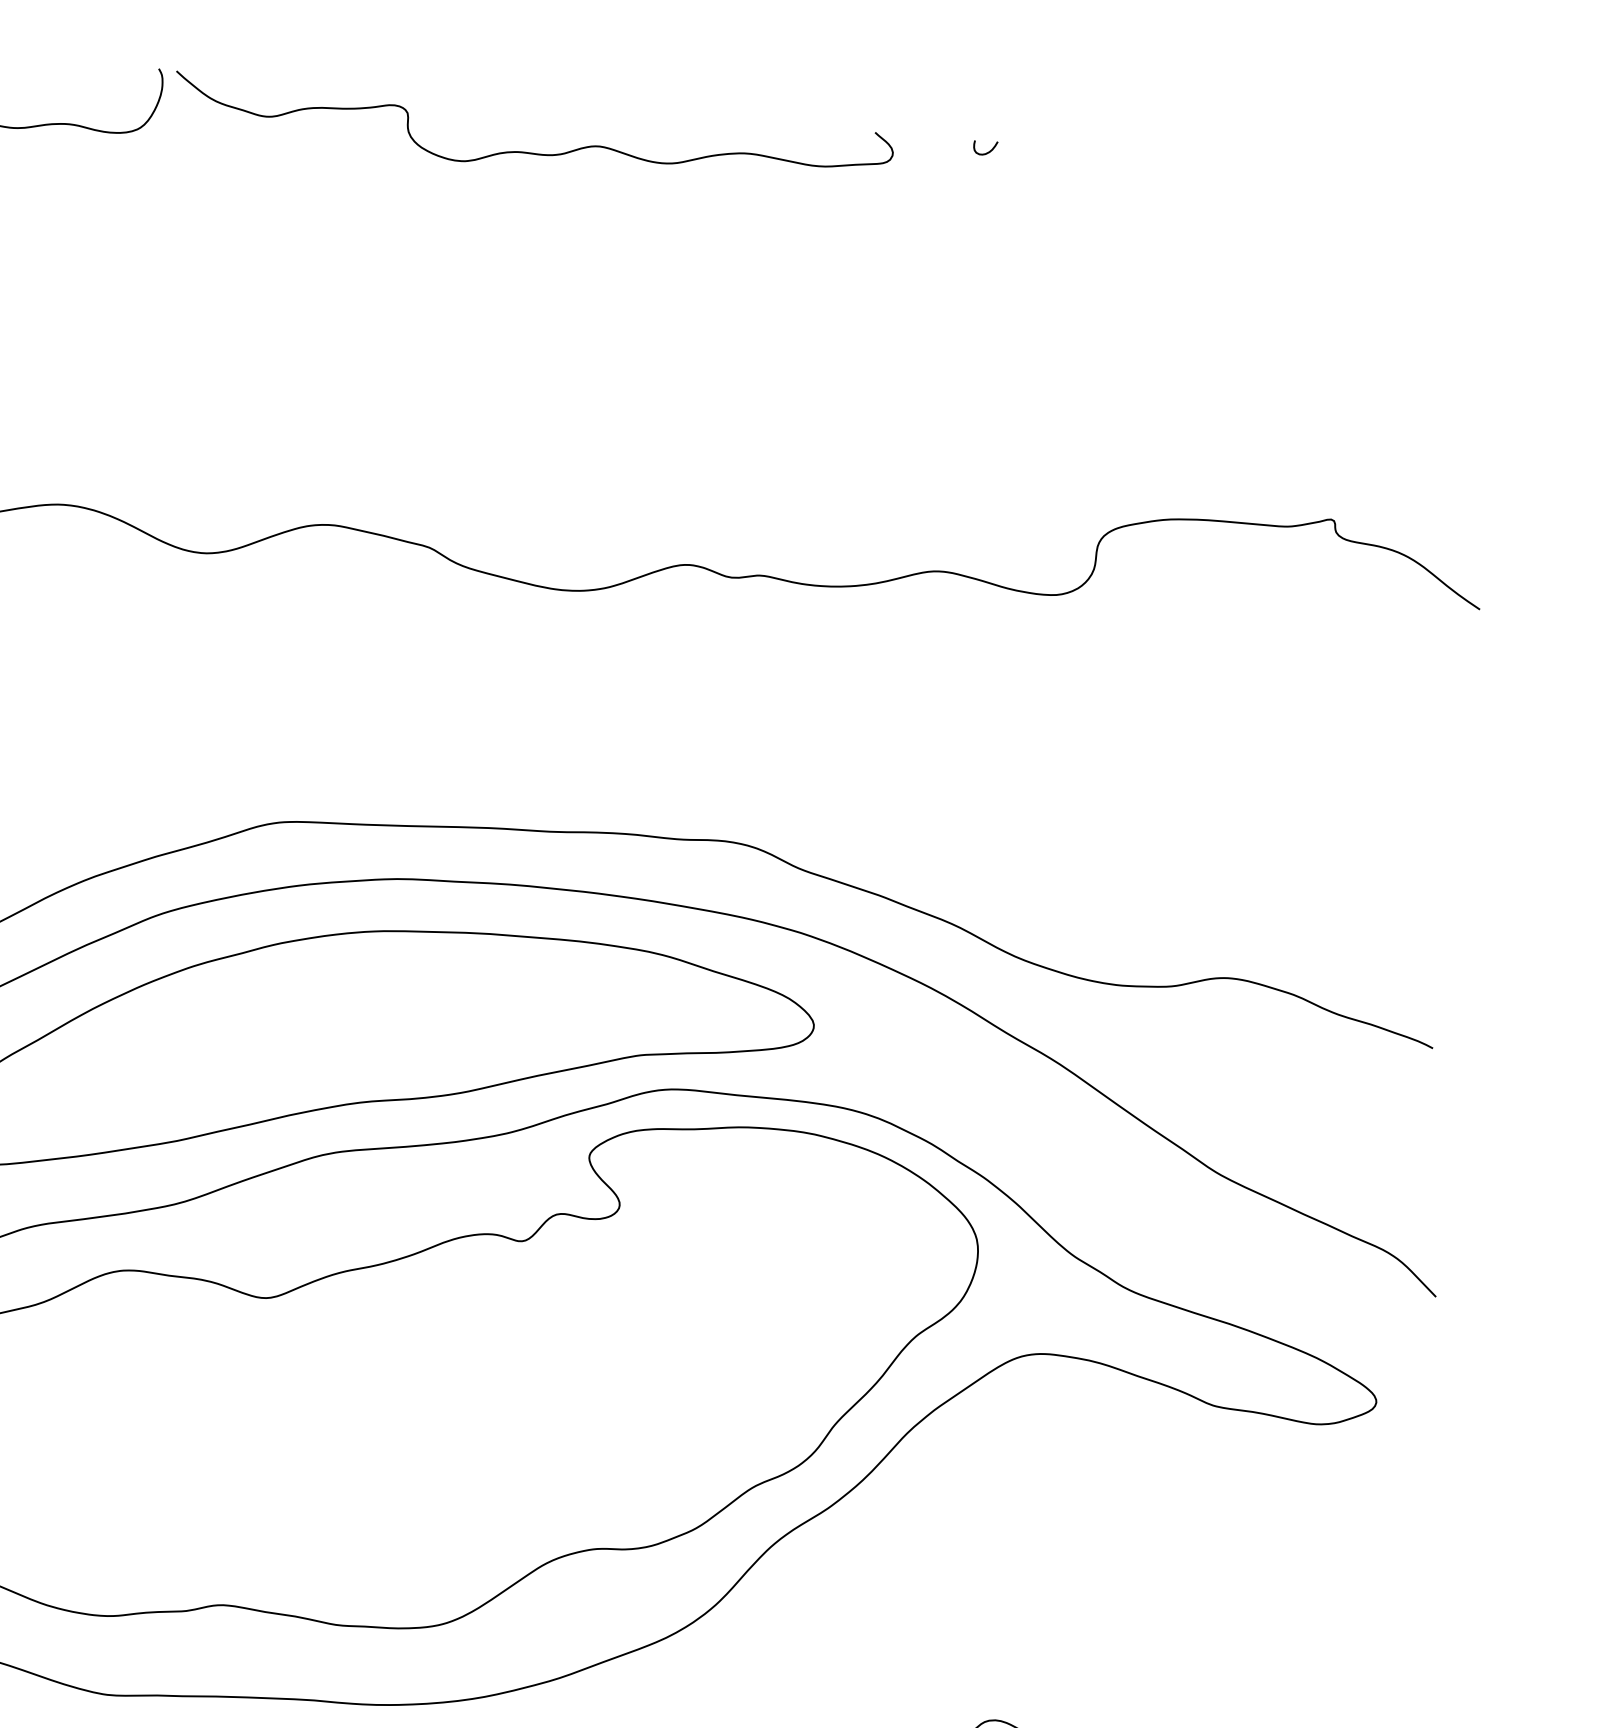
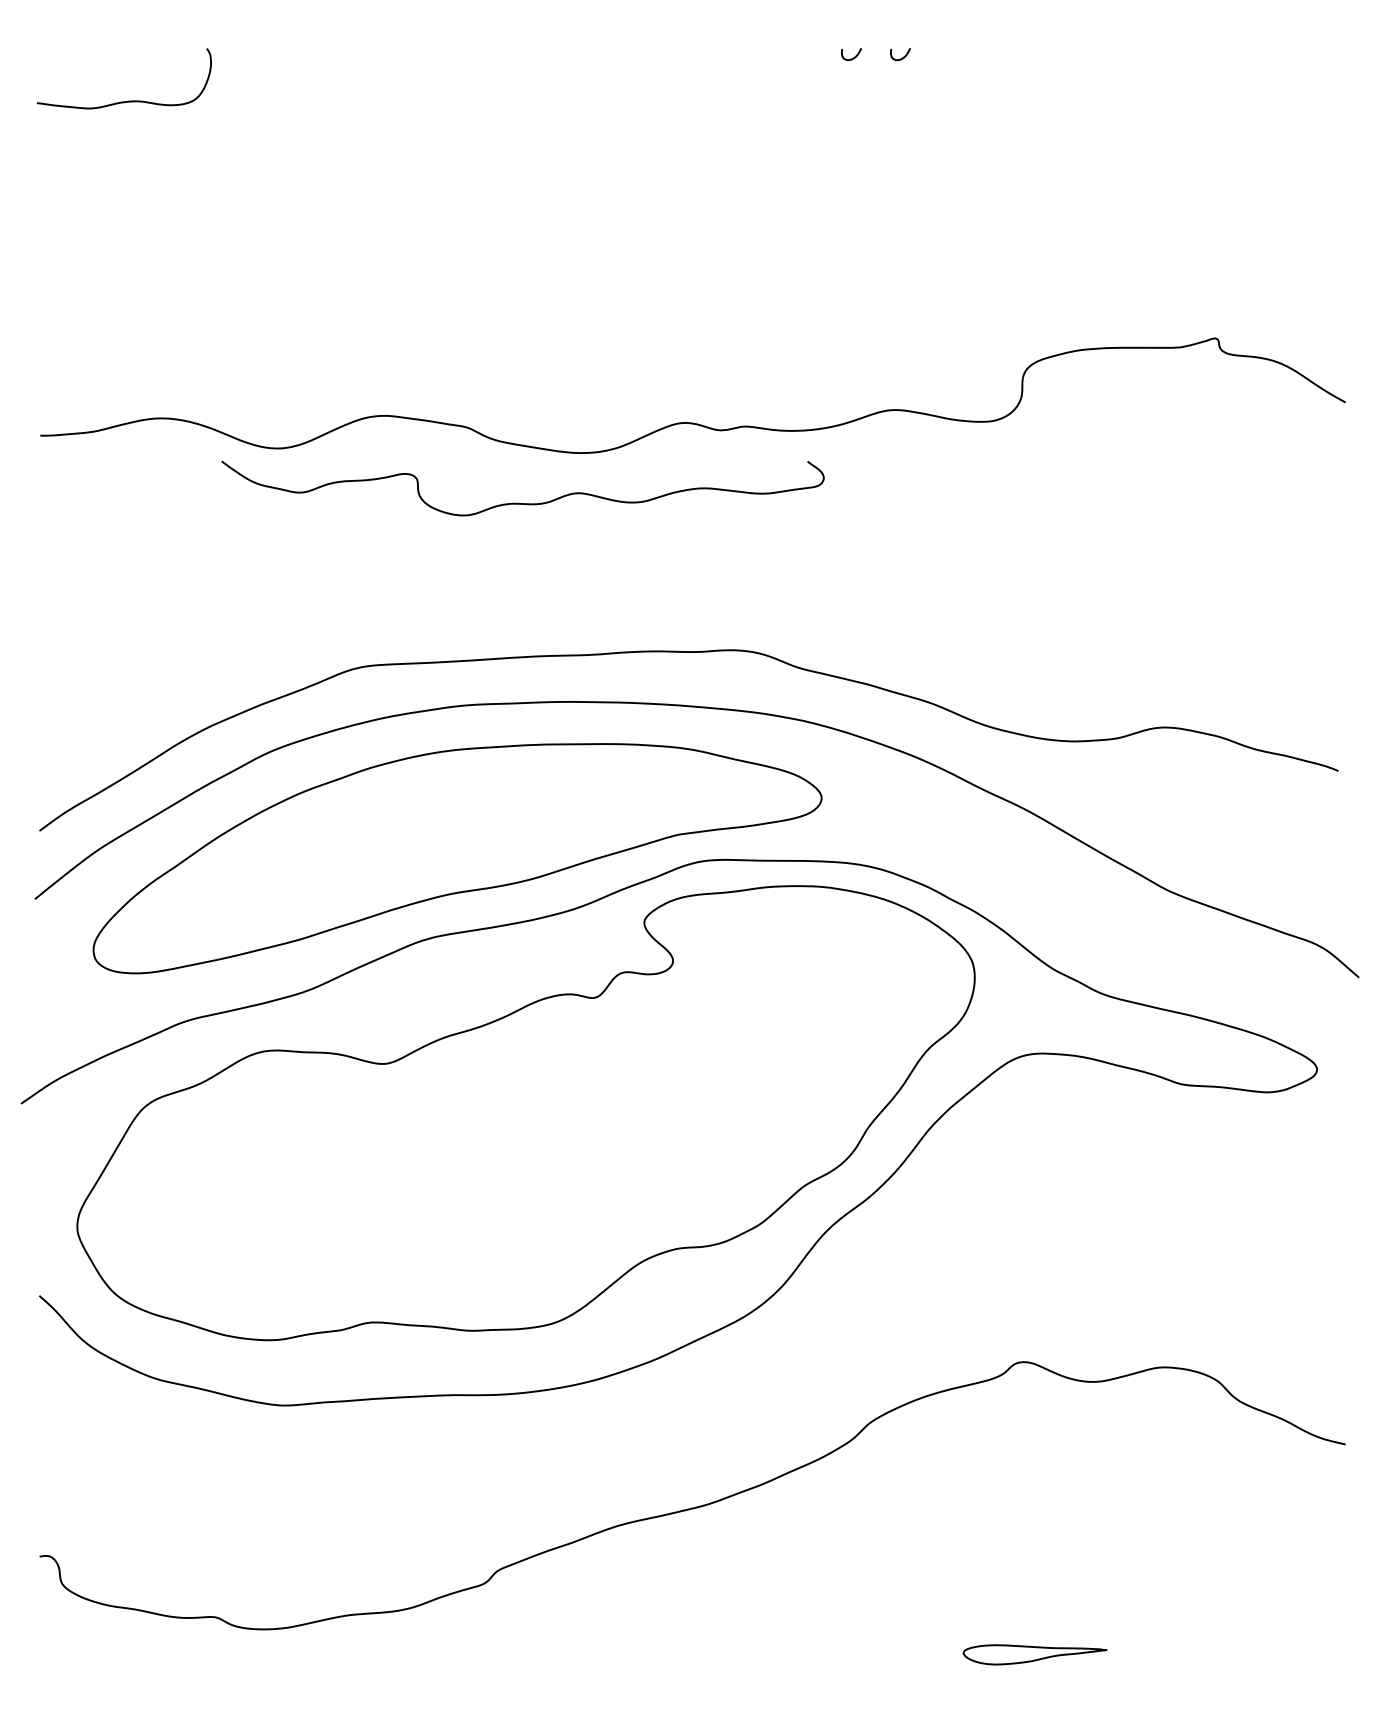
curve: (930, 145) -> (854, 56), added
curve: (526, 151) -> (518, 502), moved

